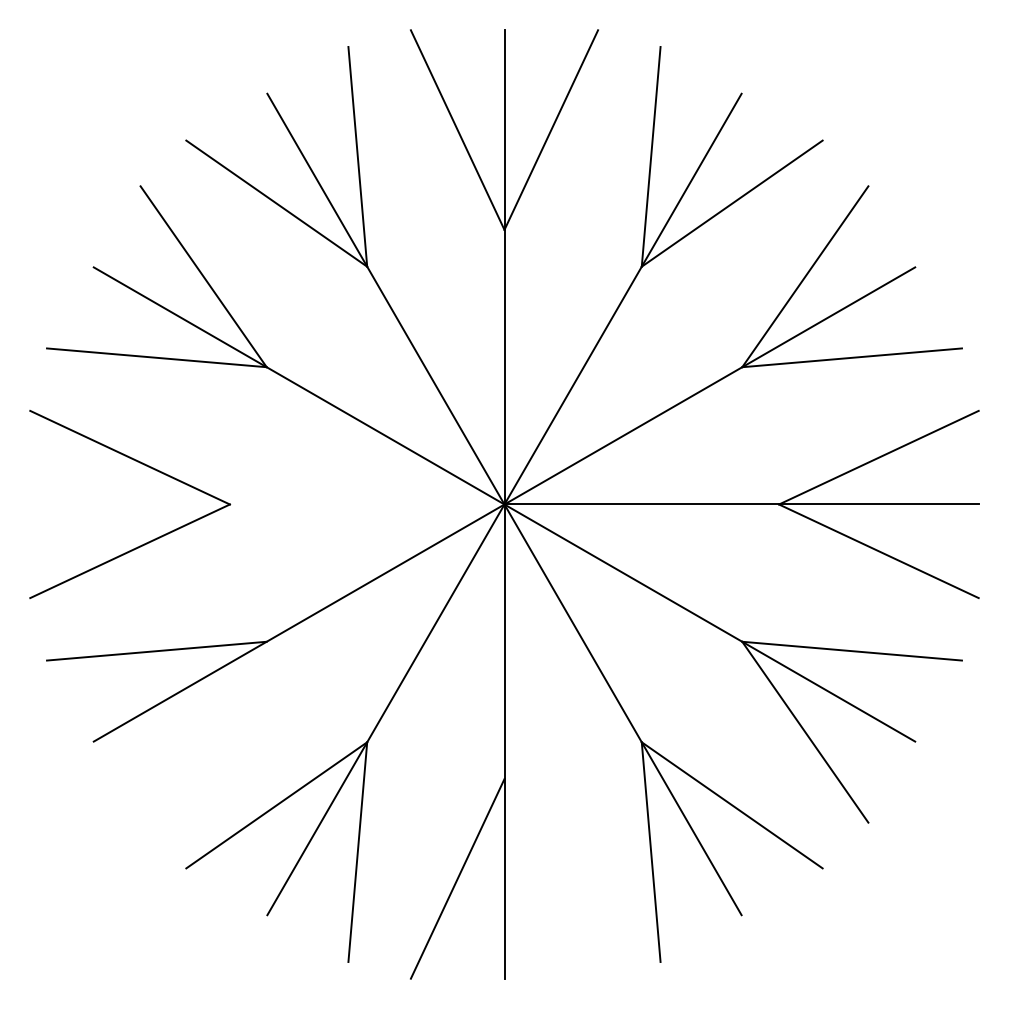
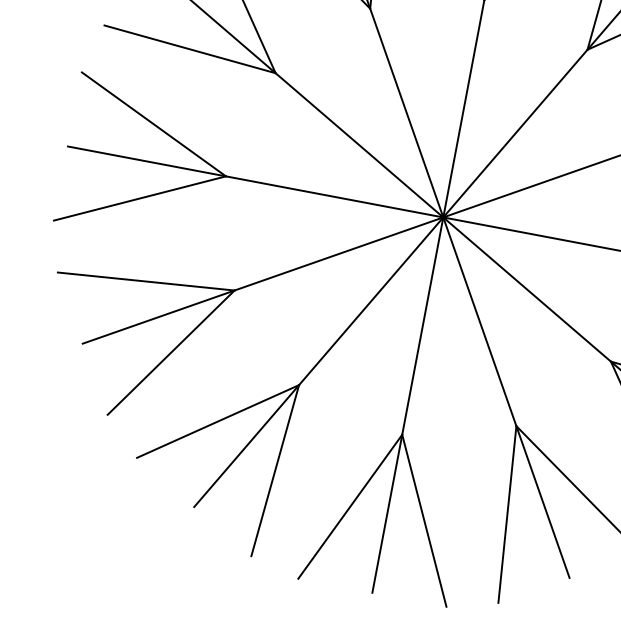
line: (267, 504) -> (255, 181), added
line: (203, 731) -> (171, 352), added
line: (551, 878) -> (424, 520), added

